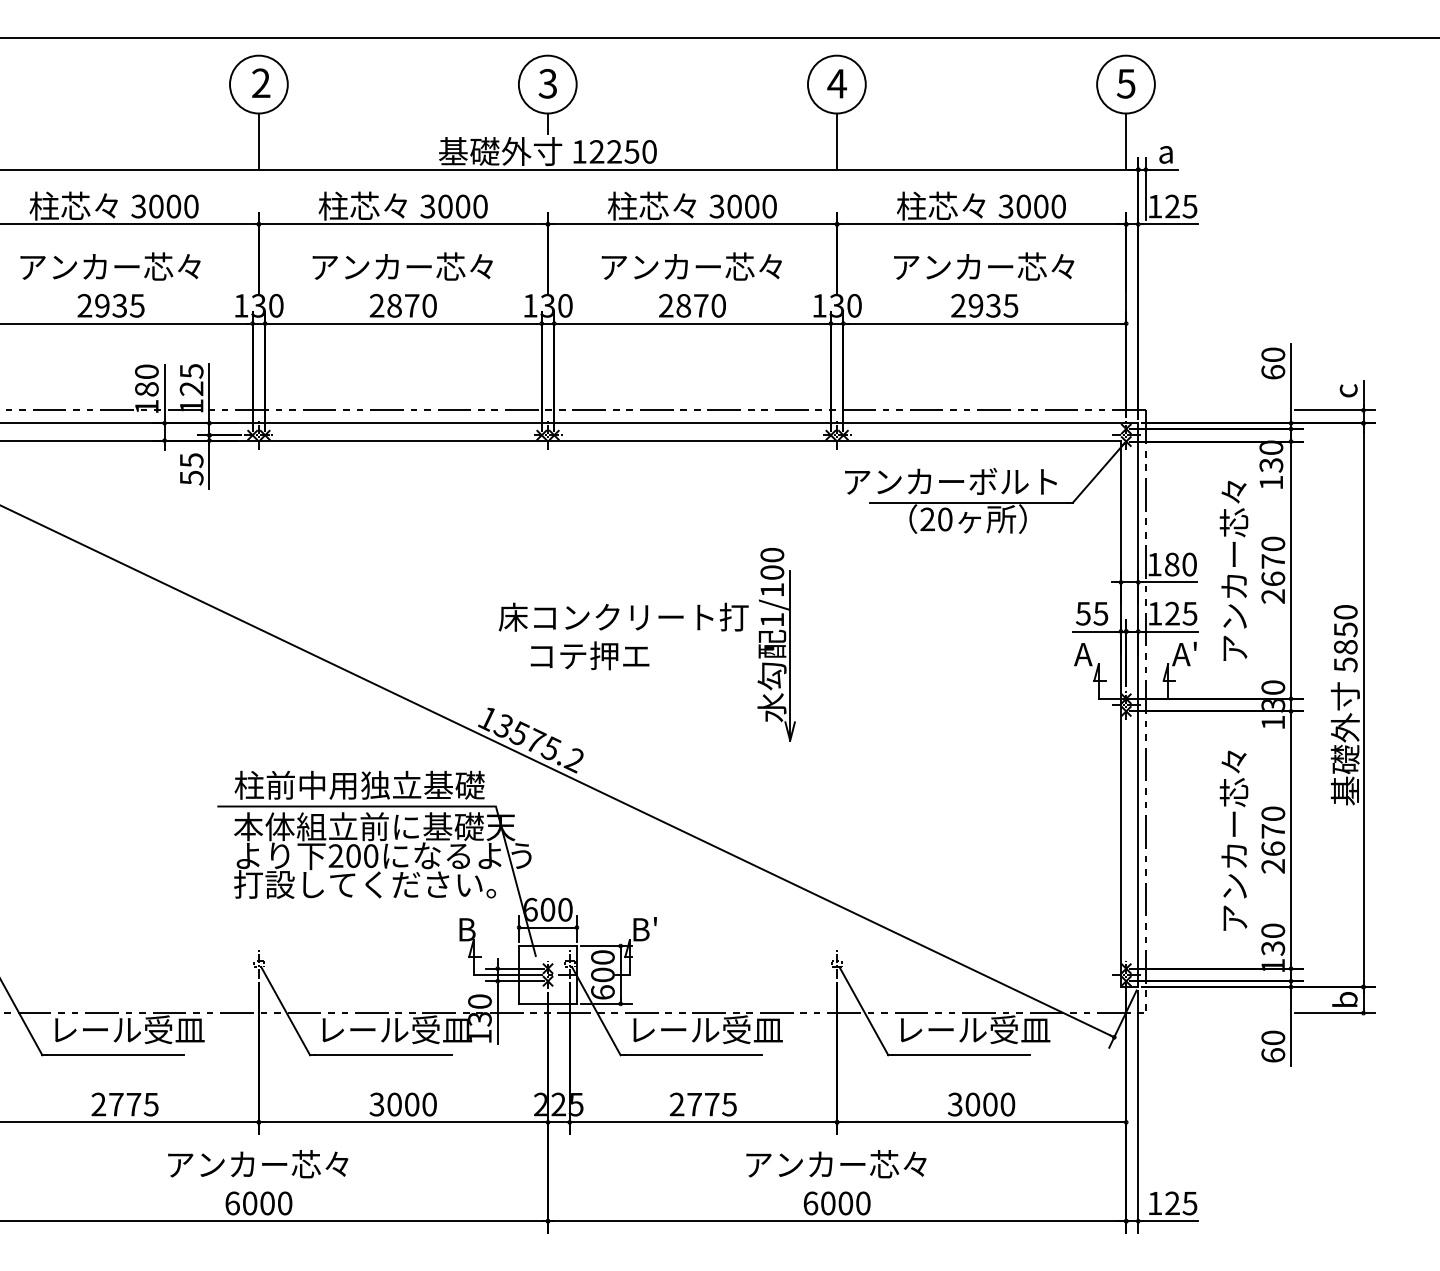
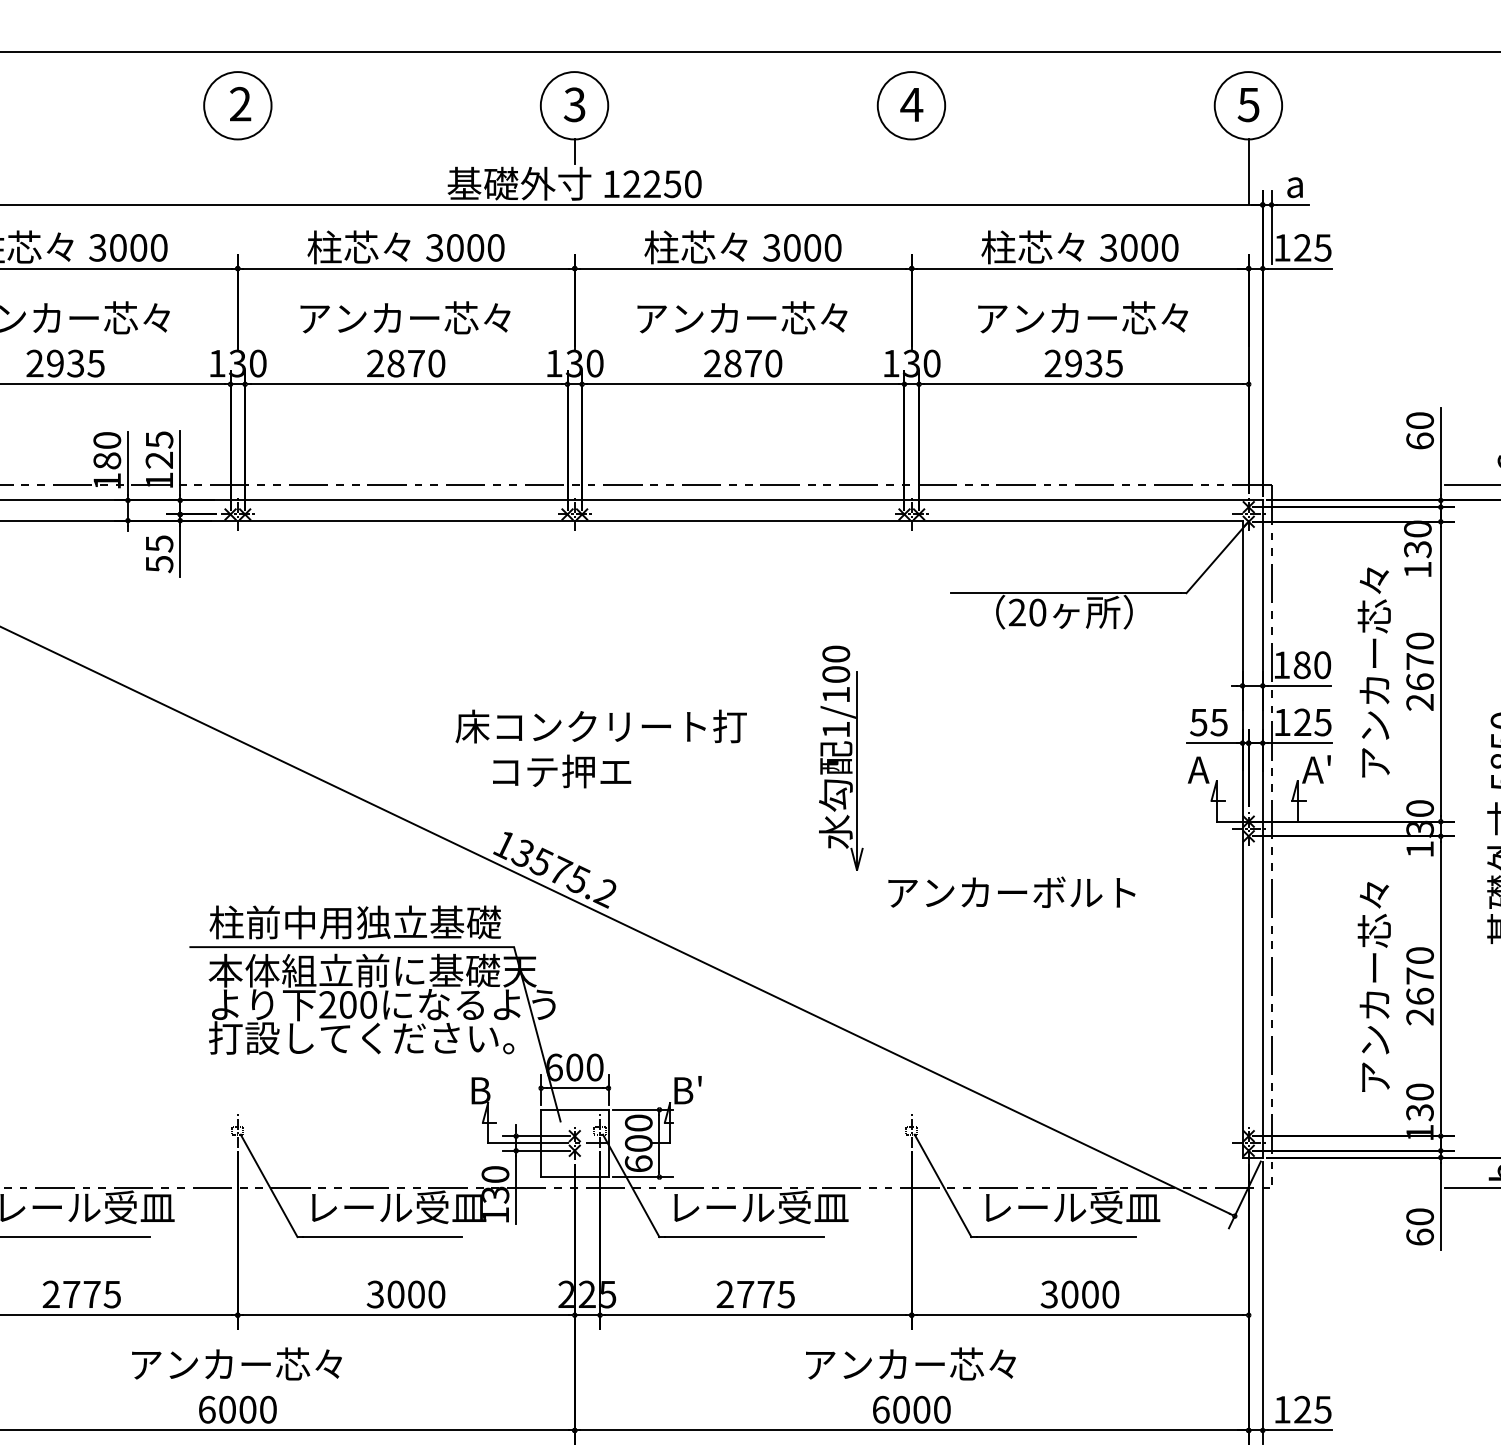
line: (258, 140) -> (237, 170), removed
line: (837, 140) -> (912, 170), removed
text: (950, 481) -> (1011, 892), moved
text: (623, 636) -> (601, 748), moved

